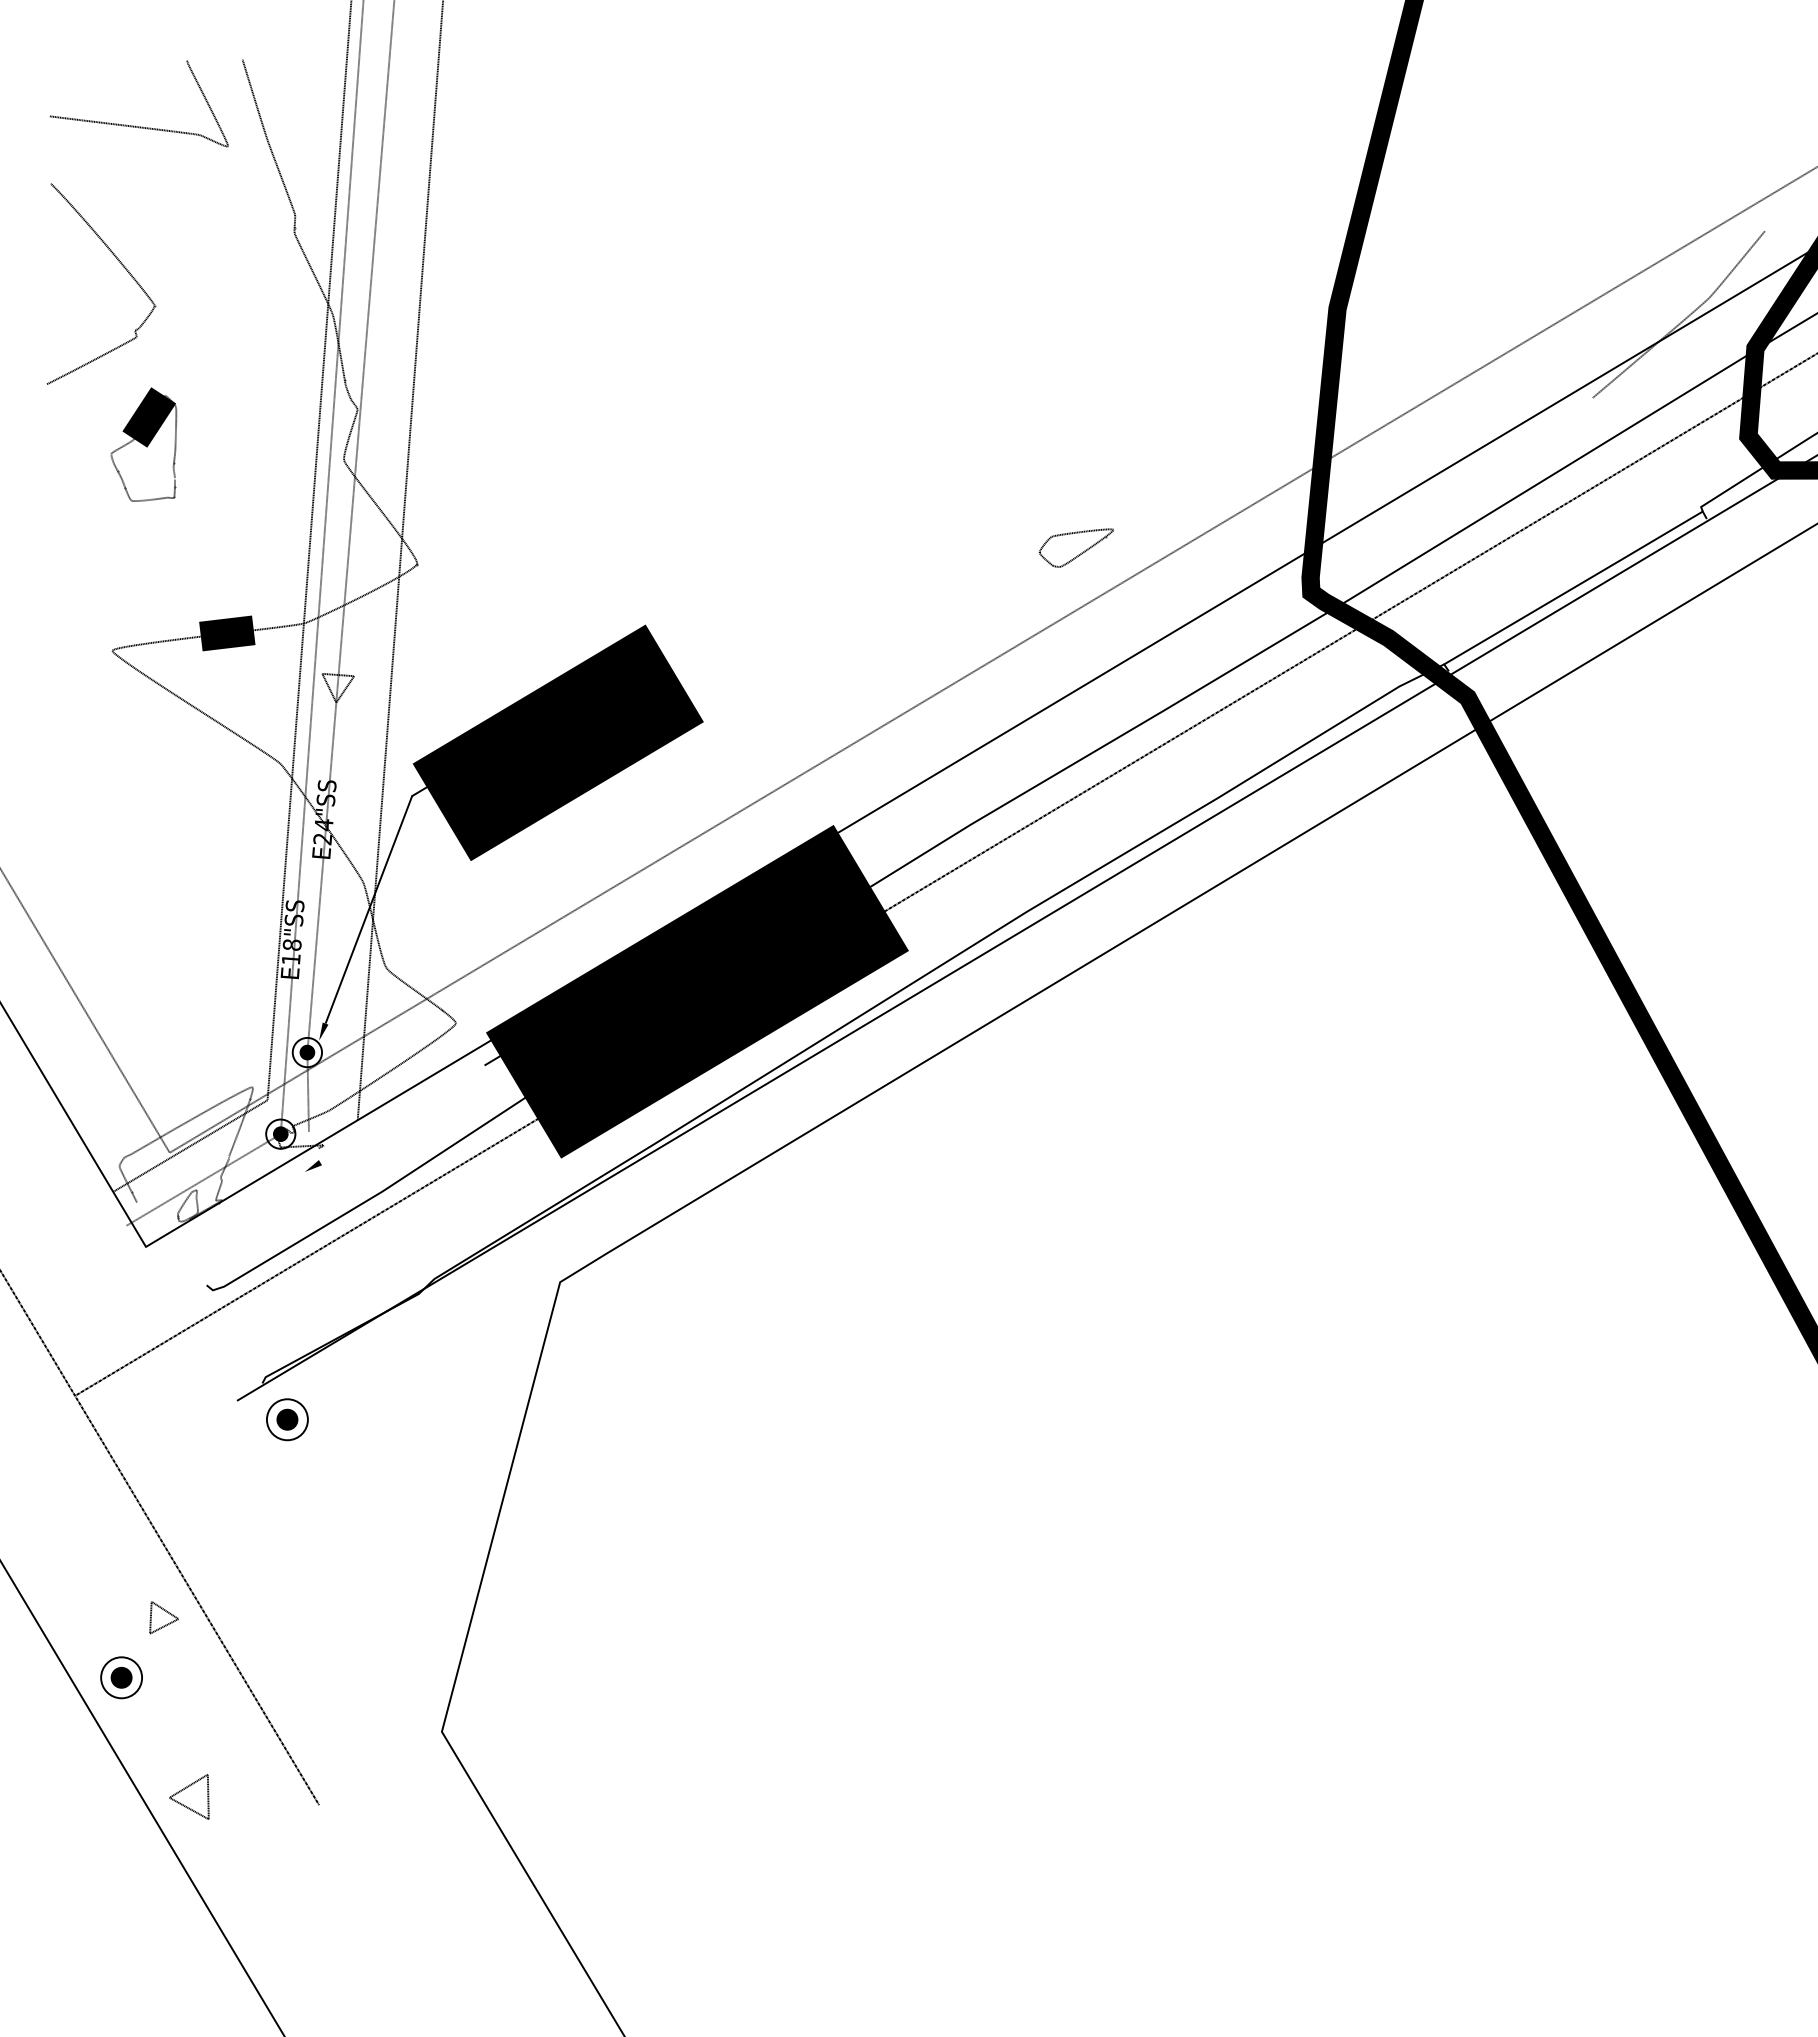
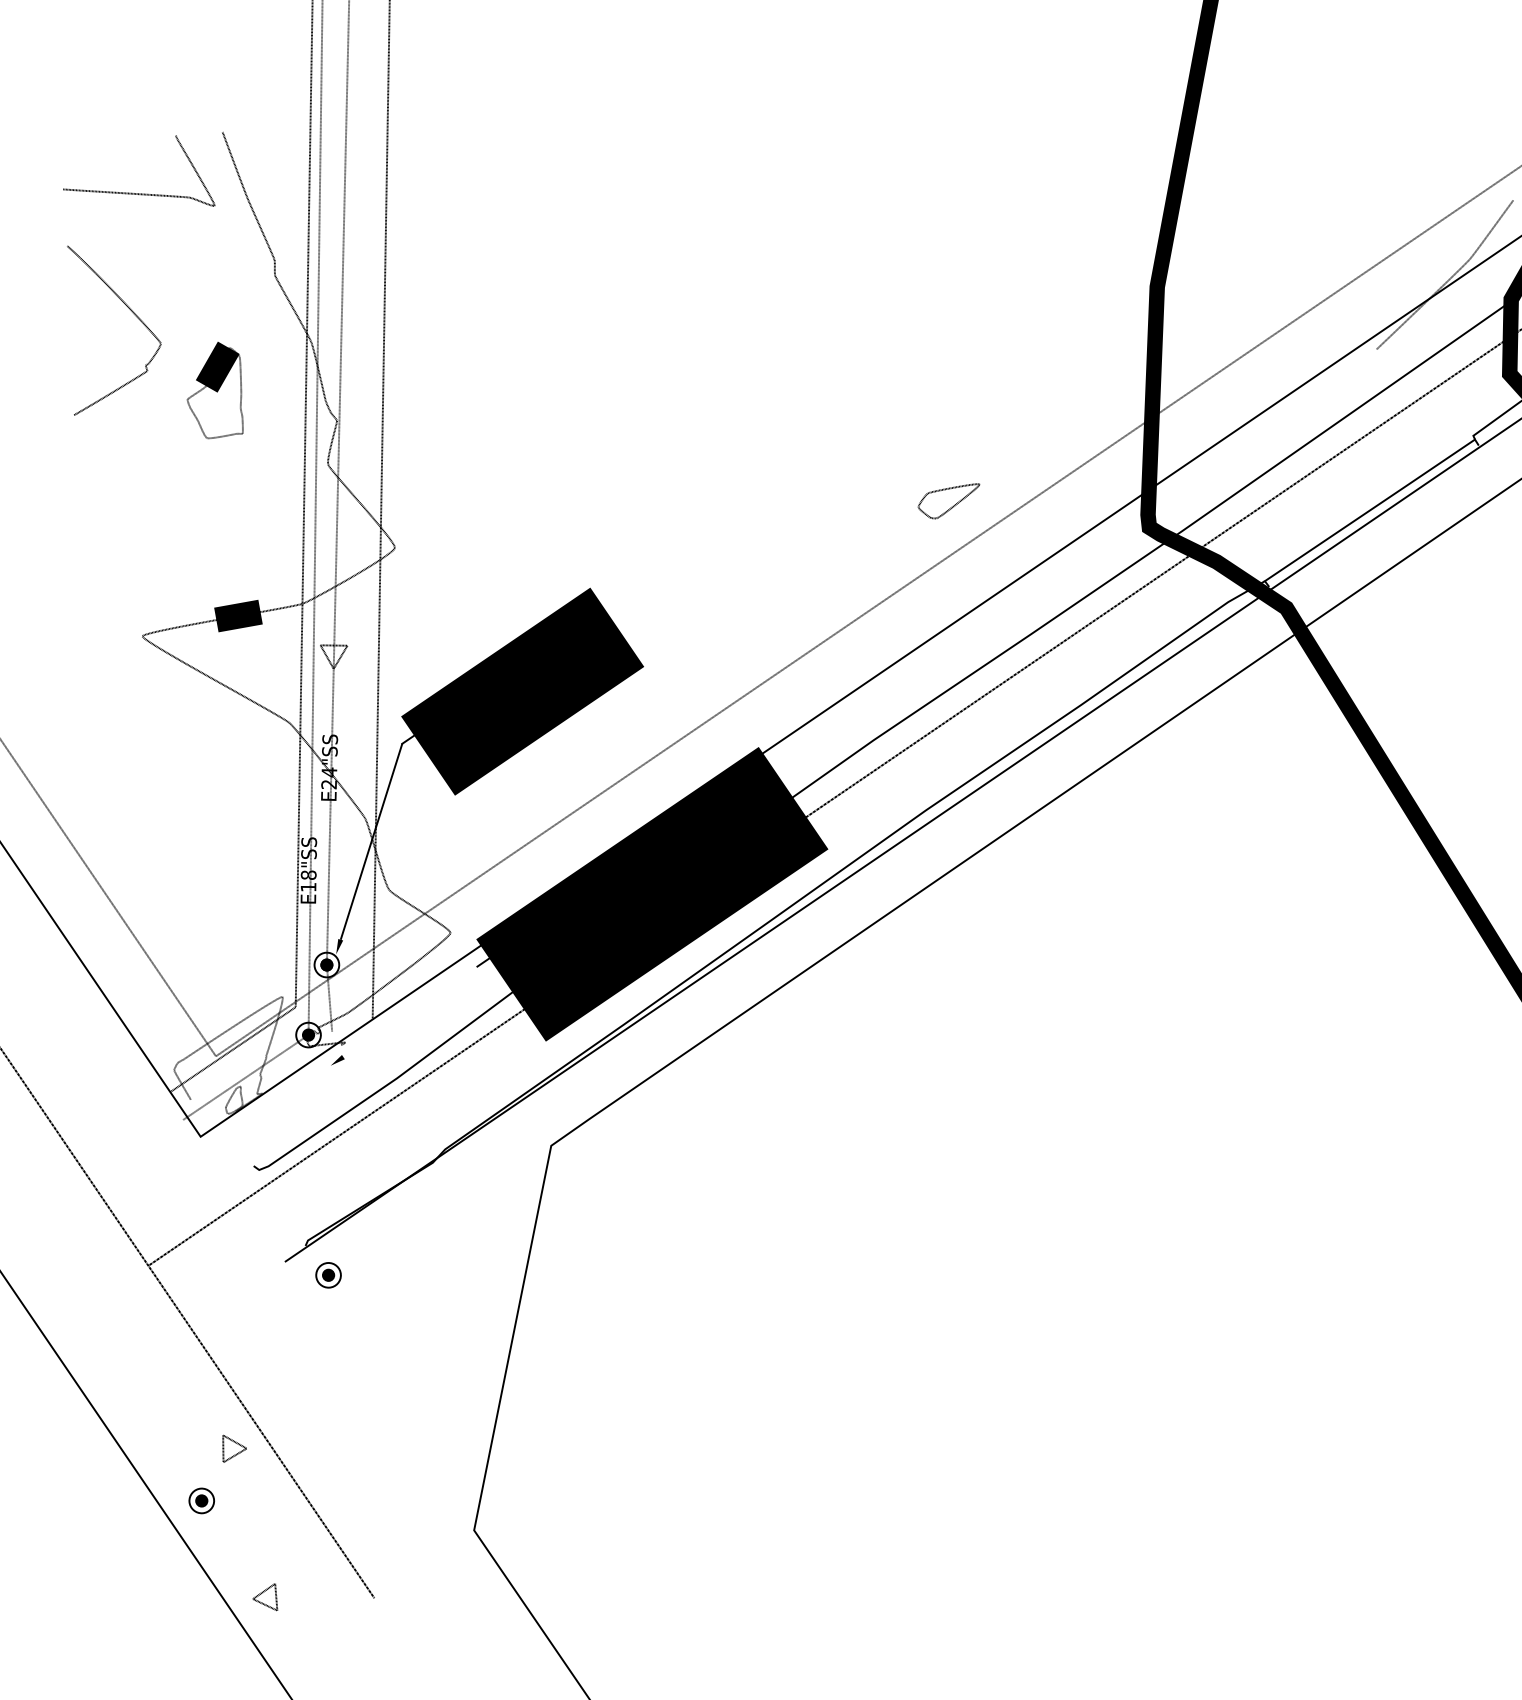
part: (143, 444) -> (214, 390), moved
part: (287, 1419) -> (328, 1275), size x0.71
part: (121, 1677) -> (201, 1500), size x0.71
part: (189, 1796) -> (264, 1597), size x0.71

